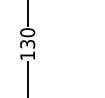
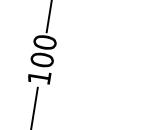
text: (27, 43) -> (42, 58), 130 -> 100

